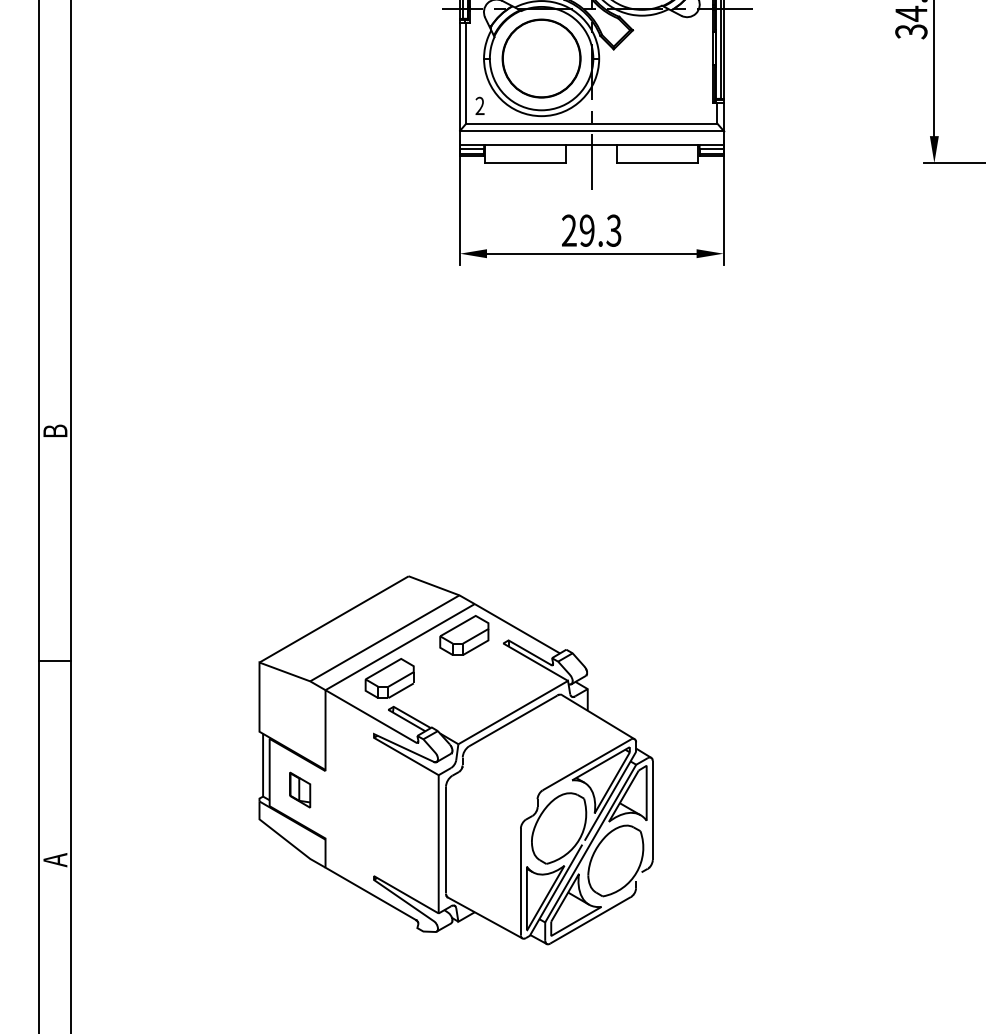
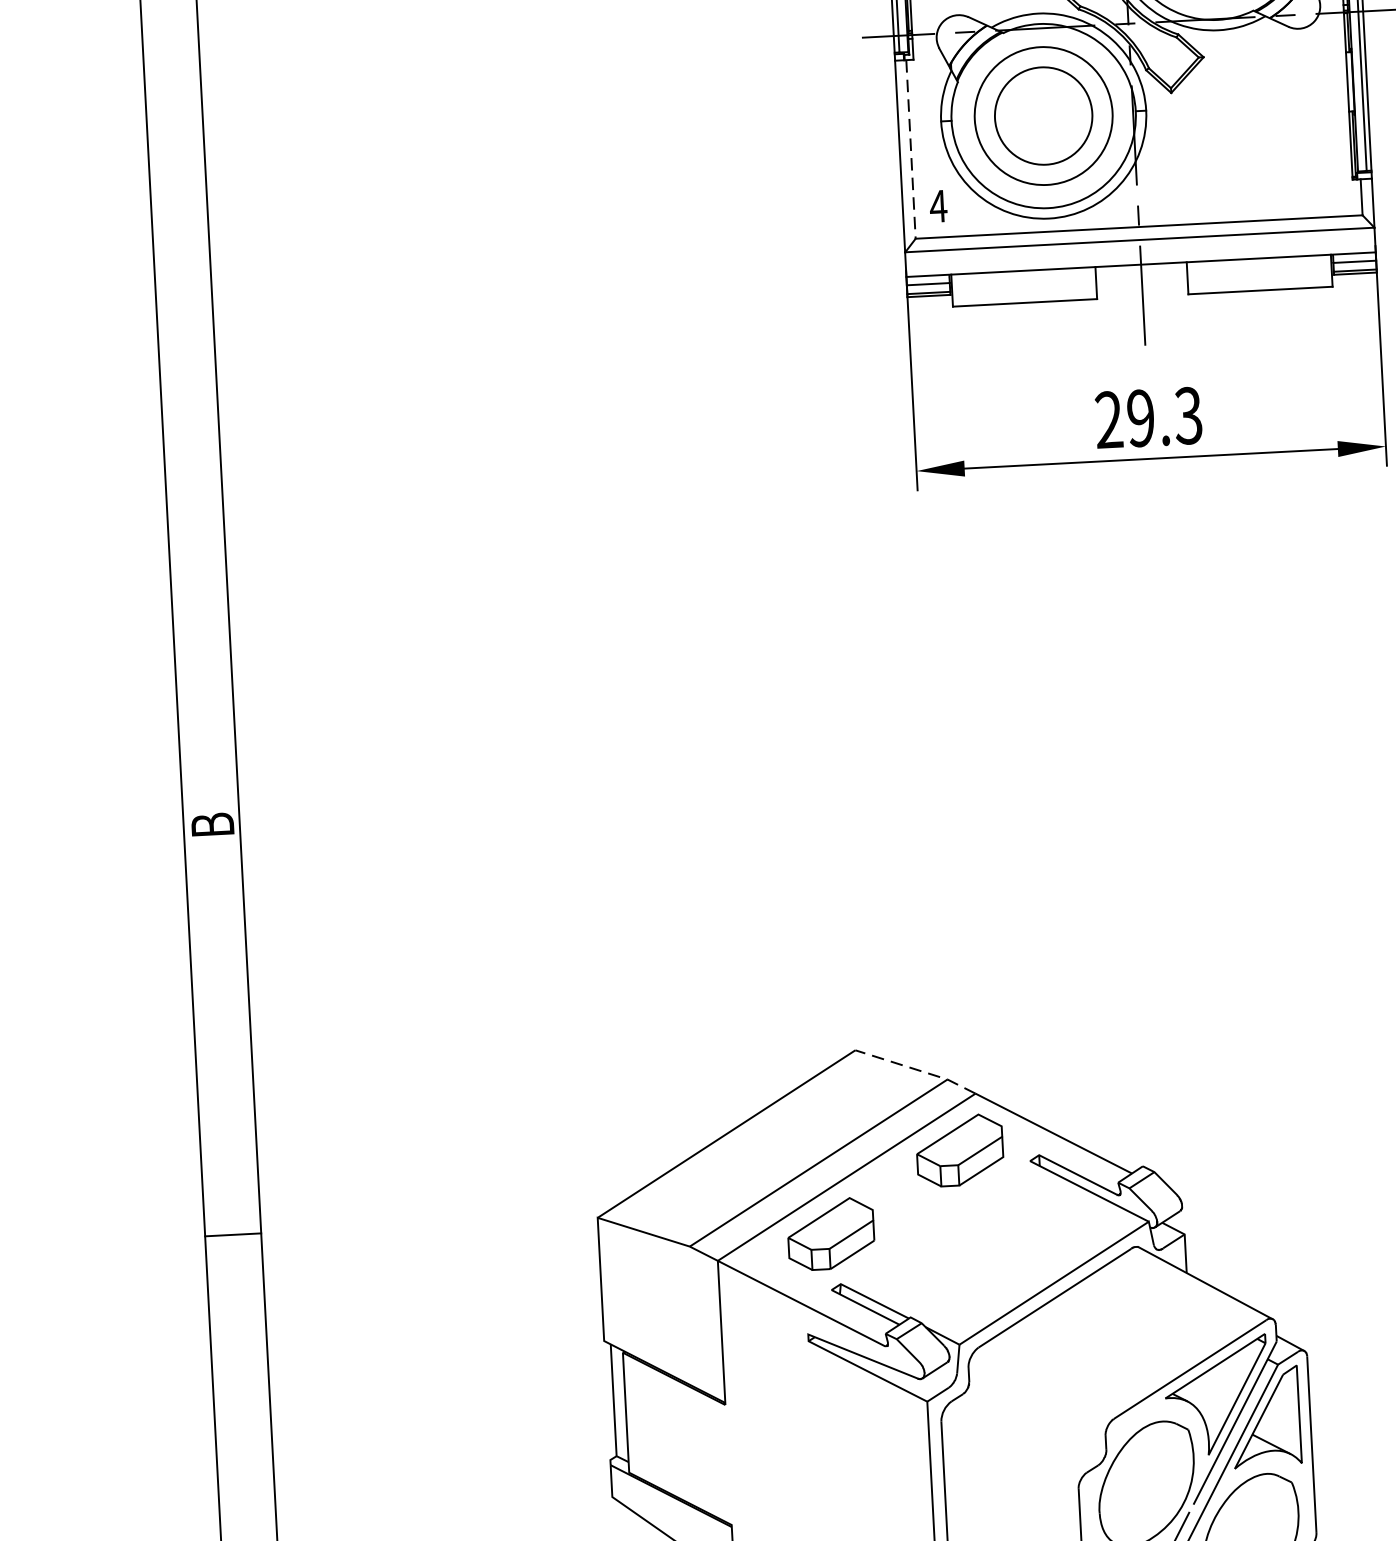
circle: (541, 58) -> (1043, 115), size x0.7
line: (466, 73) -> (911, 149), solid -> dashed
text: (479, 105) -> (937, 205), 2 -> 4
line: (442, 589) -> (916, 1070), solid -> dashed
part: (300, 789) -> (682, 1440), removed

